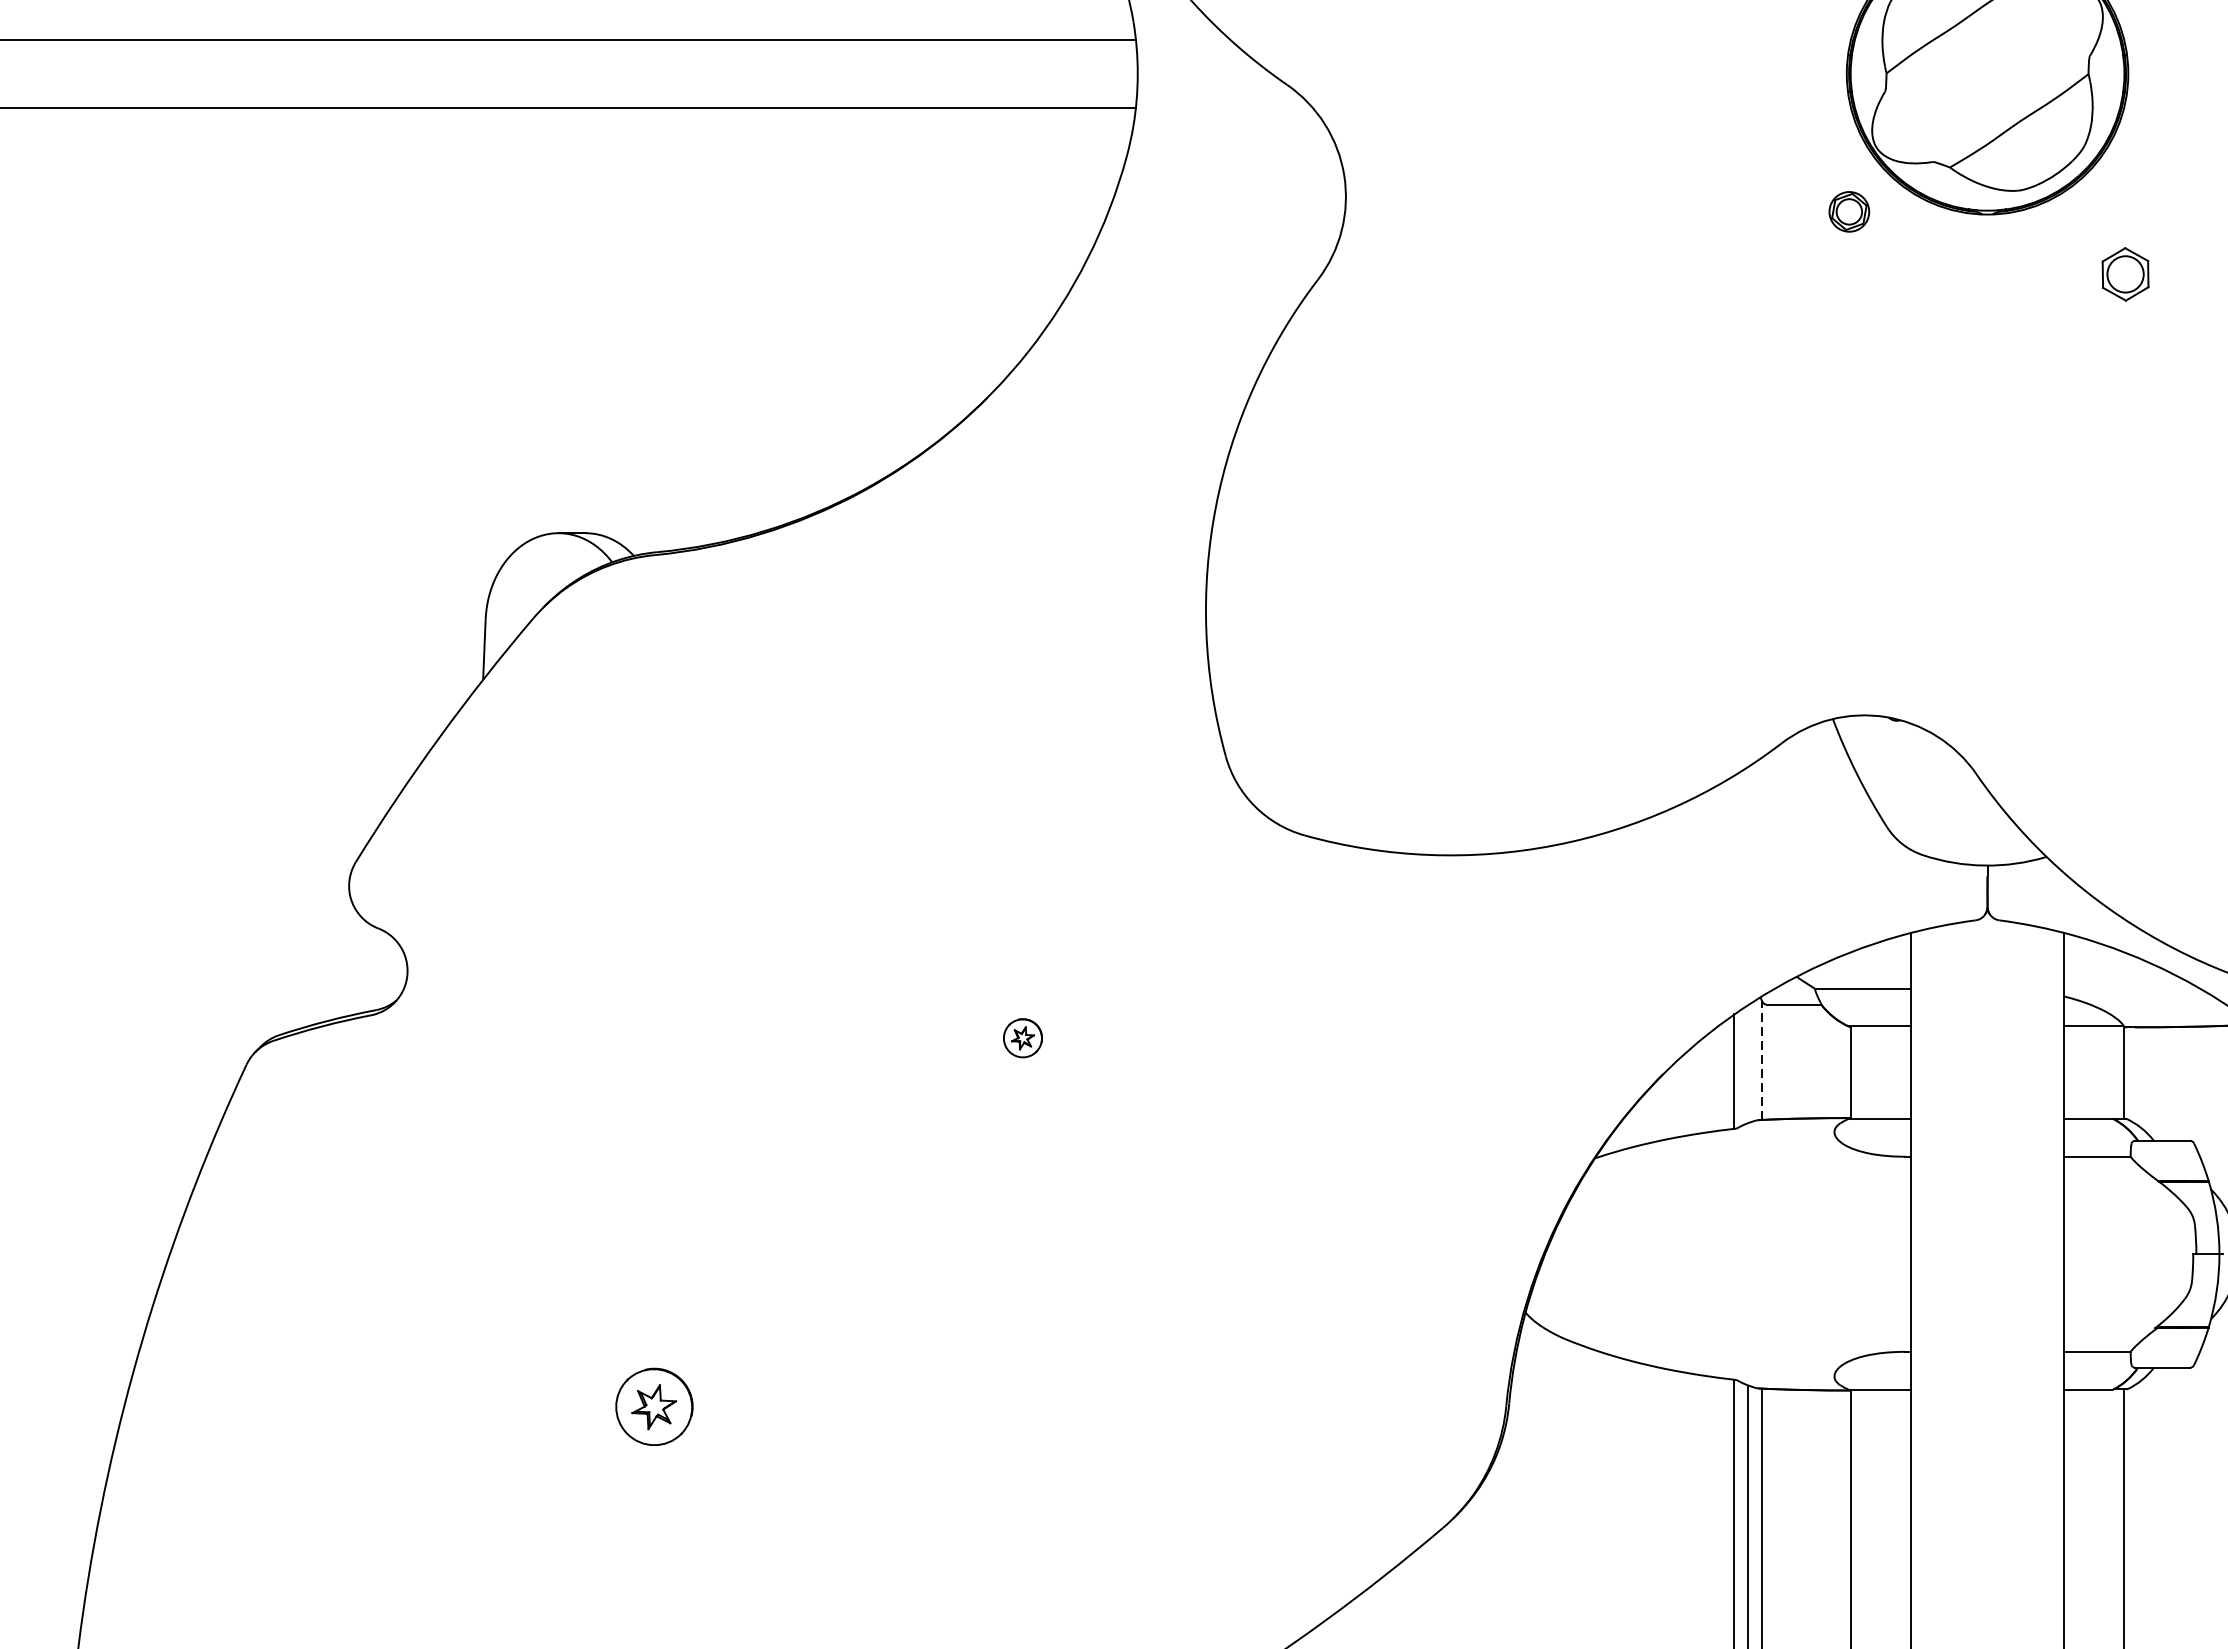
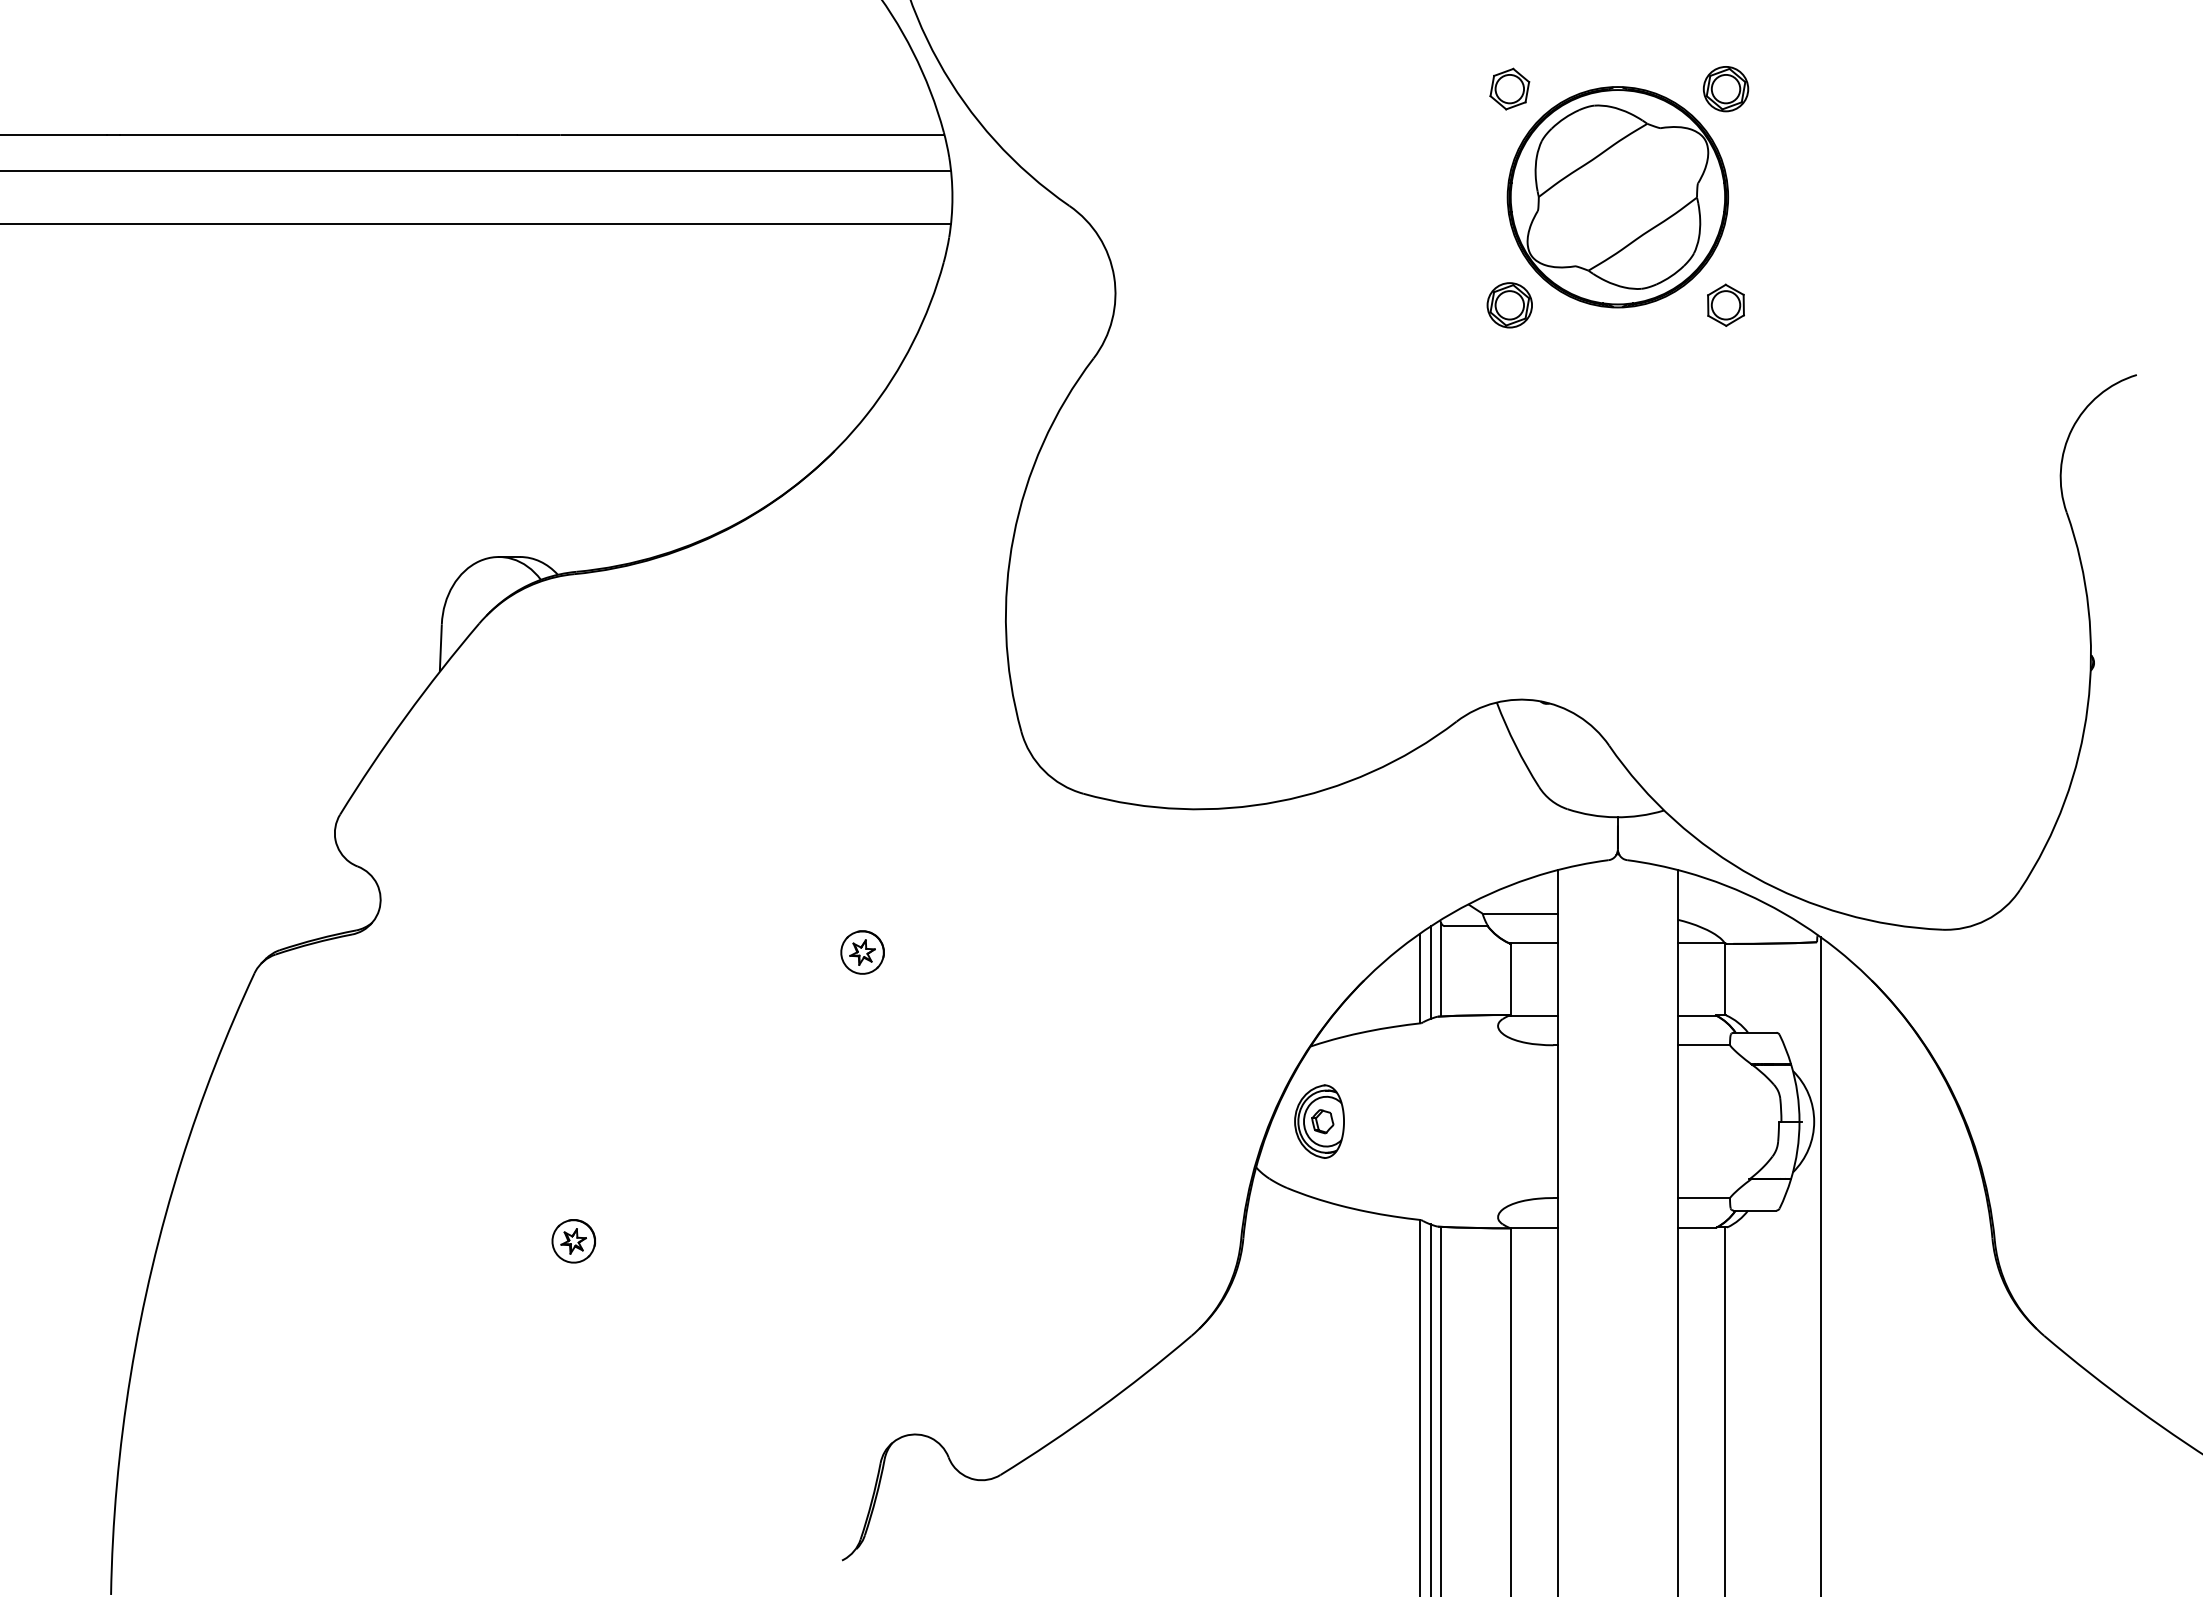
part: (1849, 212) -> (1509, 305), size x1.43
part: (2124, 273) -> (1725, 304), moved
part: (1022, 1038) -> (862, 952), size x1.43
line: (1762, 1059) -> (1441, 969), dashed -> solid
line: (1748, 1063) -> (1430, 972), added
part: (1606, 1254) -> (1319, 1121), added
part: (653, 1407) -> (573, 1241), size x0.71

